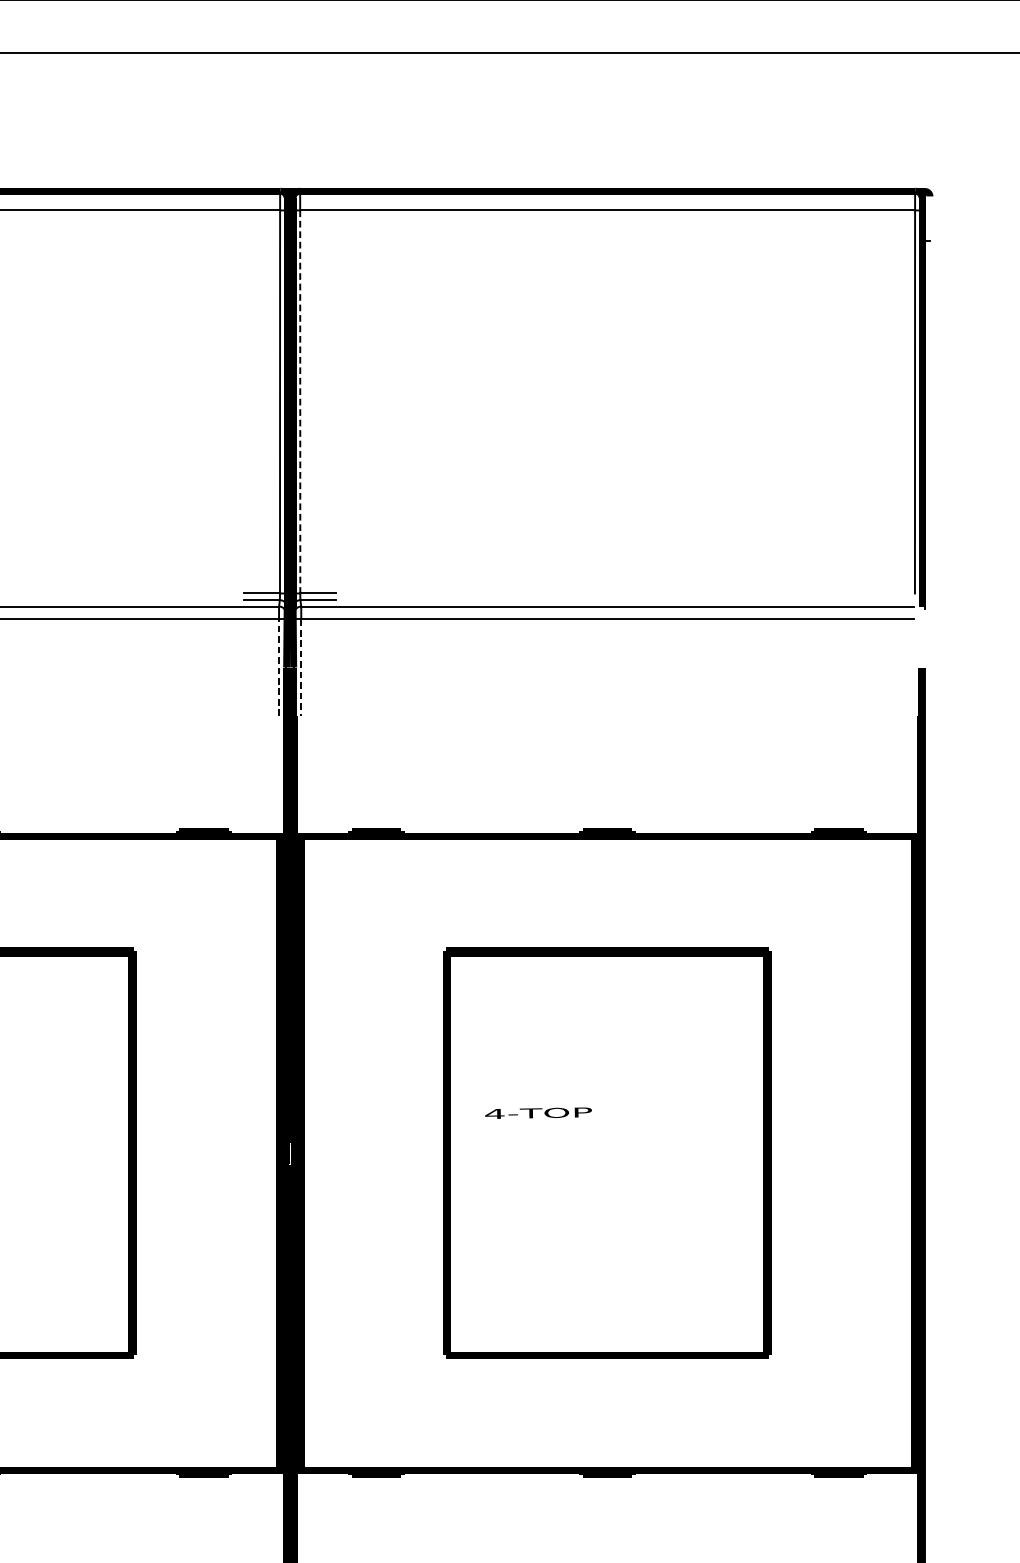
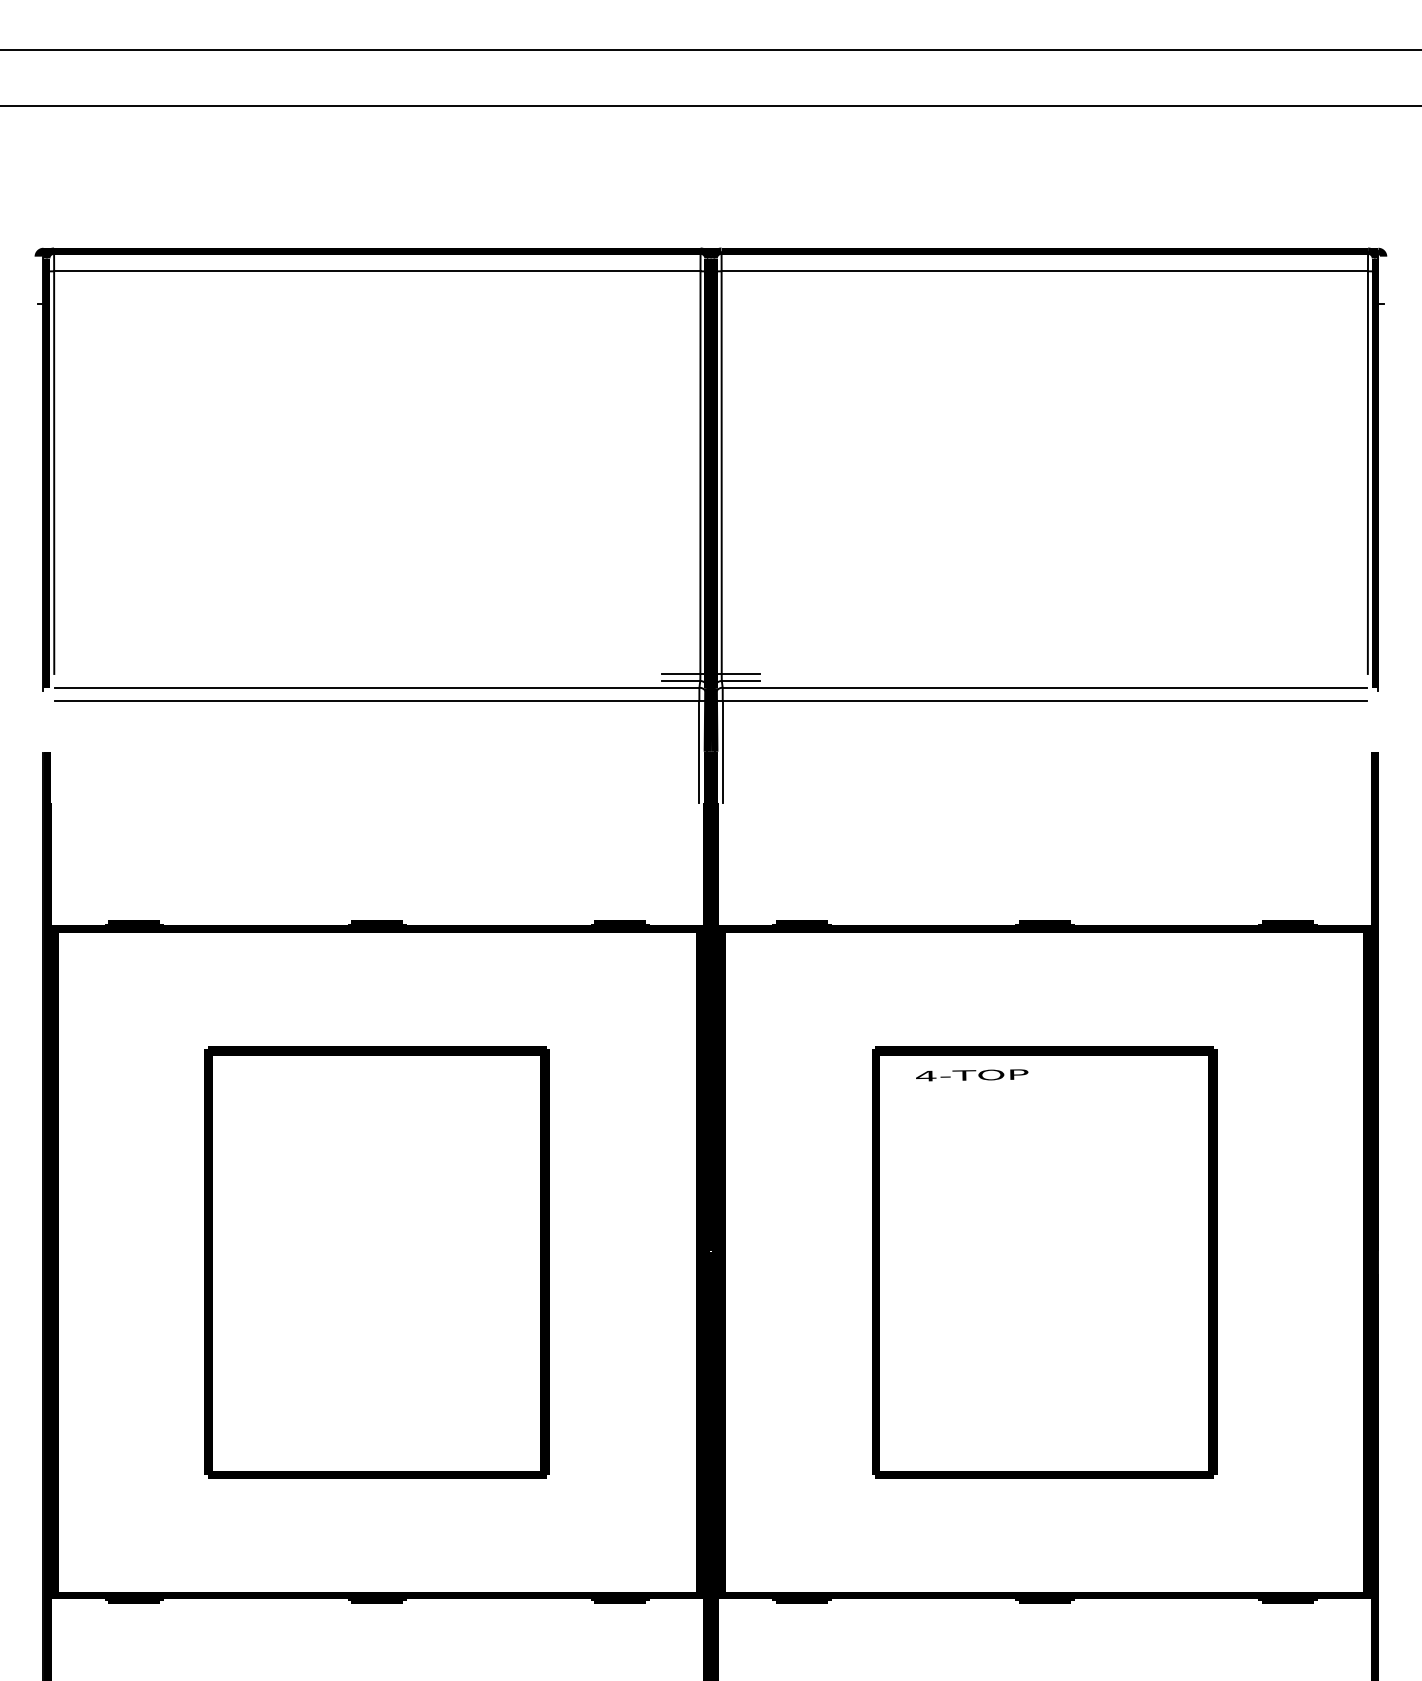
line: (300, 402) -> (721, 473), dashed -> solid
line: (279, 668) -> (699, 752), dashed -> solid
line: (301, 668) -> (722, 752), dashed -> solid
text: (538, 1113) -> (972, 1075), moved

